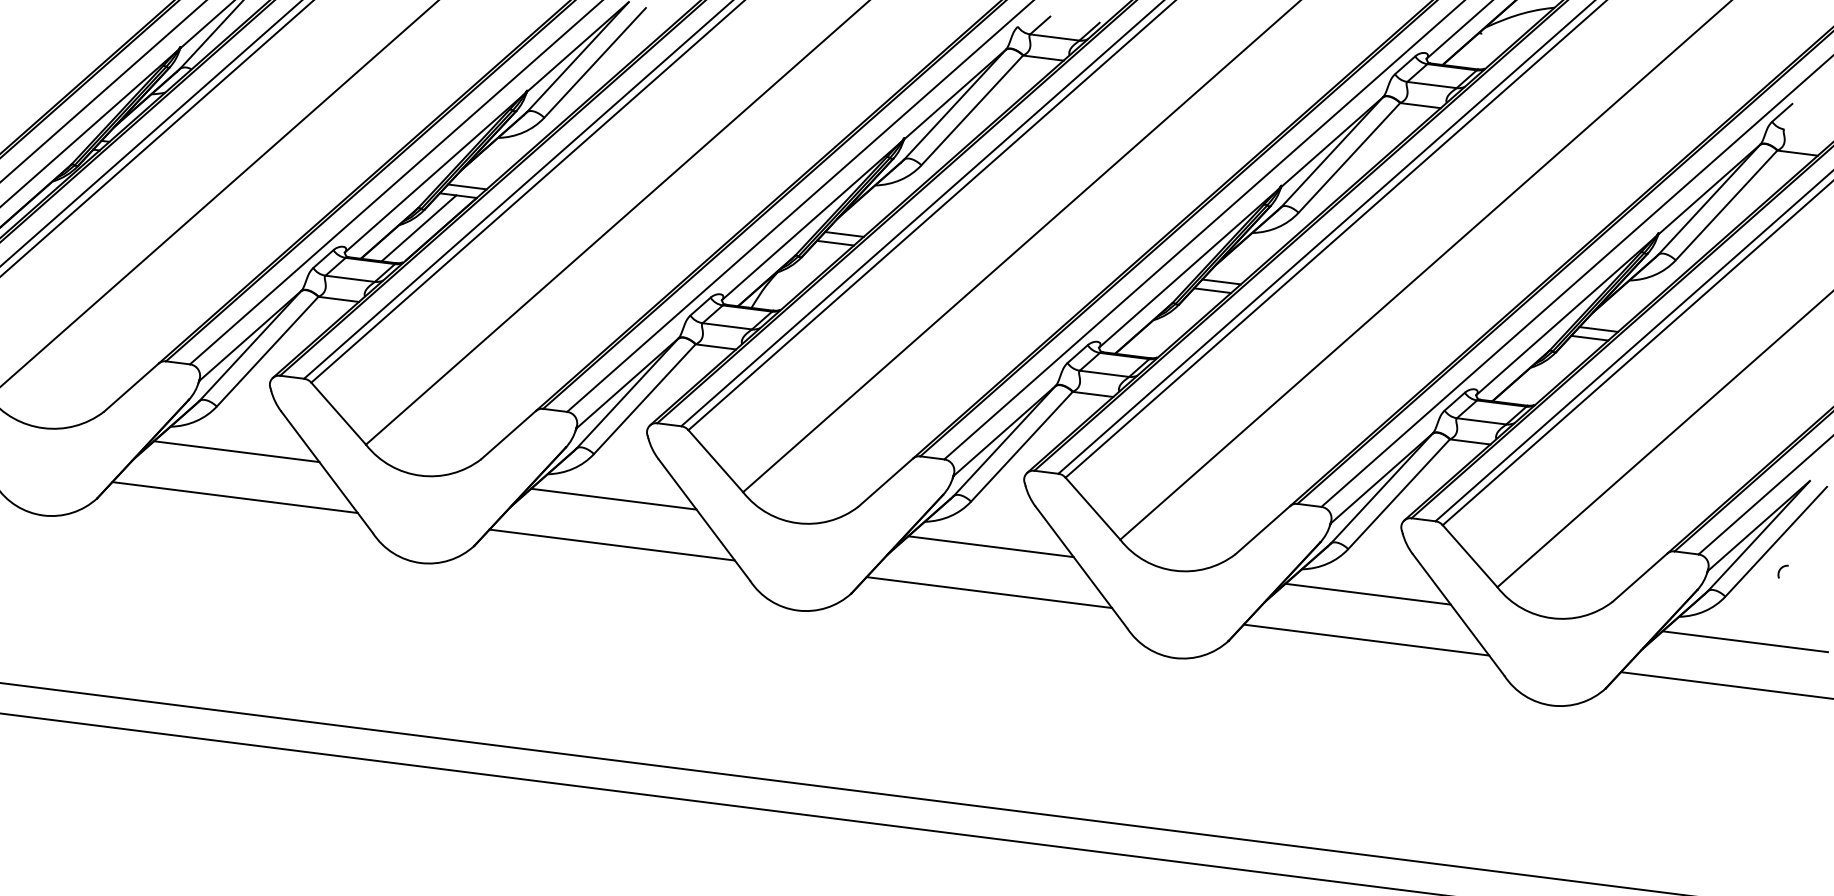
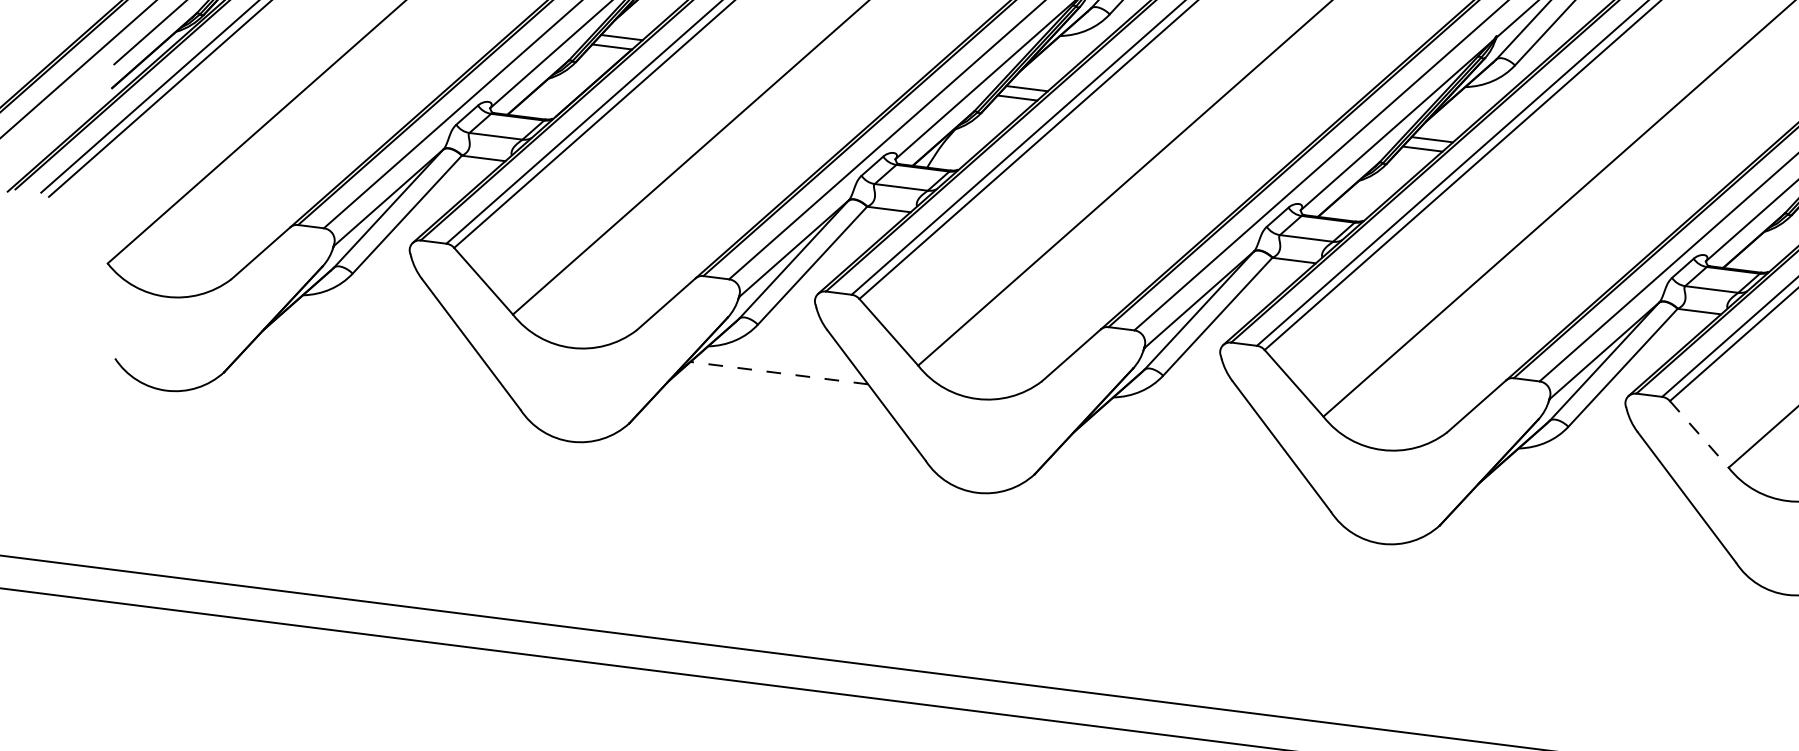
line: (418, 228) -> (569, 82), removed
line: (236, 451) -> (373, 321), removed
line: (234, 497) -> (371, 371), removed
line: (613, 499) -> (778, 373), solid -> dashed
line: (611, 544) -> (776, 421), removed
line: (990, 546) -> (1184, 423), removed
line: (1470, 556) -> (1699, 434), solid -> dashed
line: (989, 592) -> (1182, 473), removed
line: (1367, 593) -> (1589, 474), removed
line: (1366, 639) -> (1588, 523), removed

